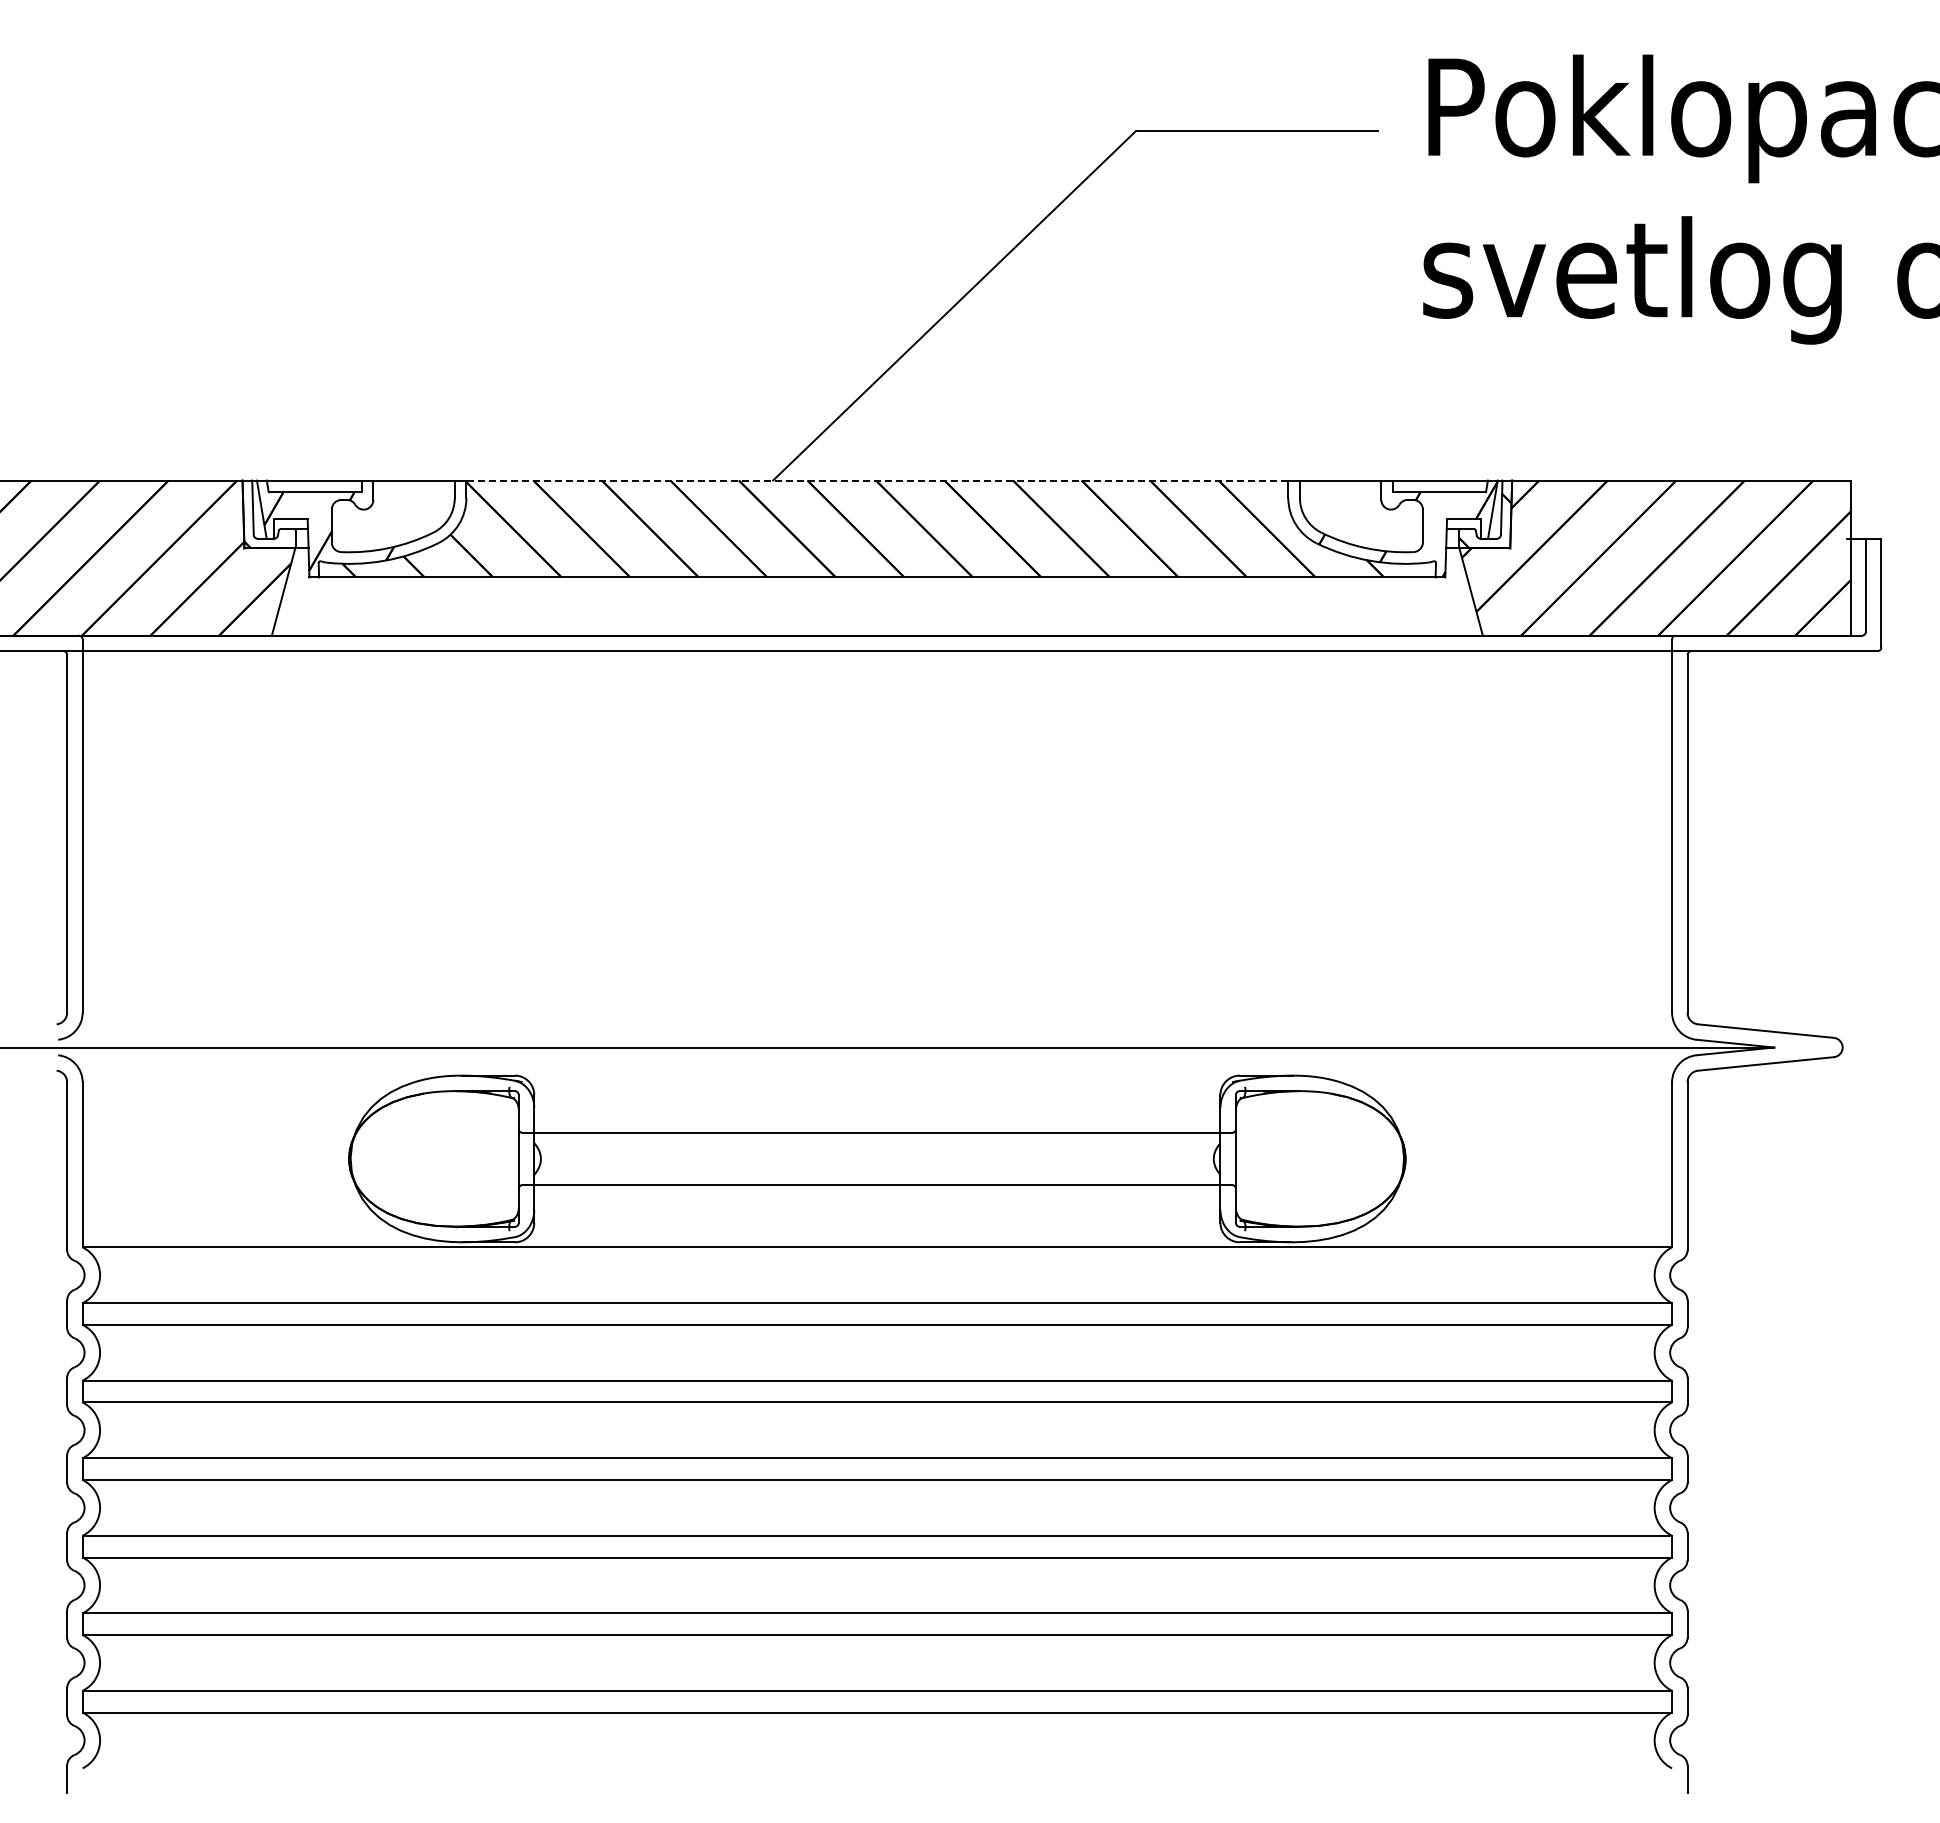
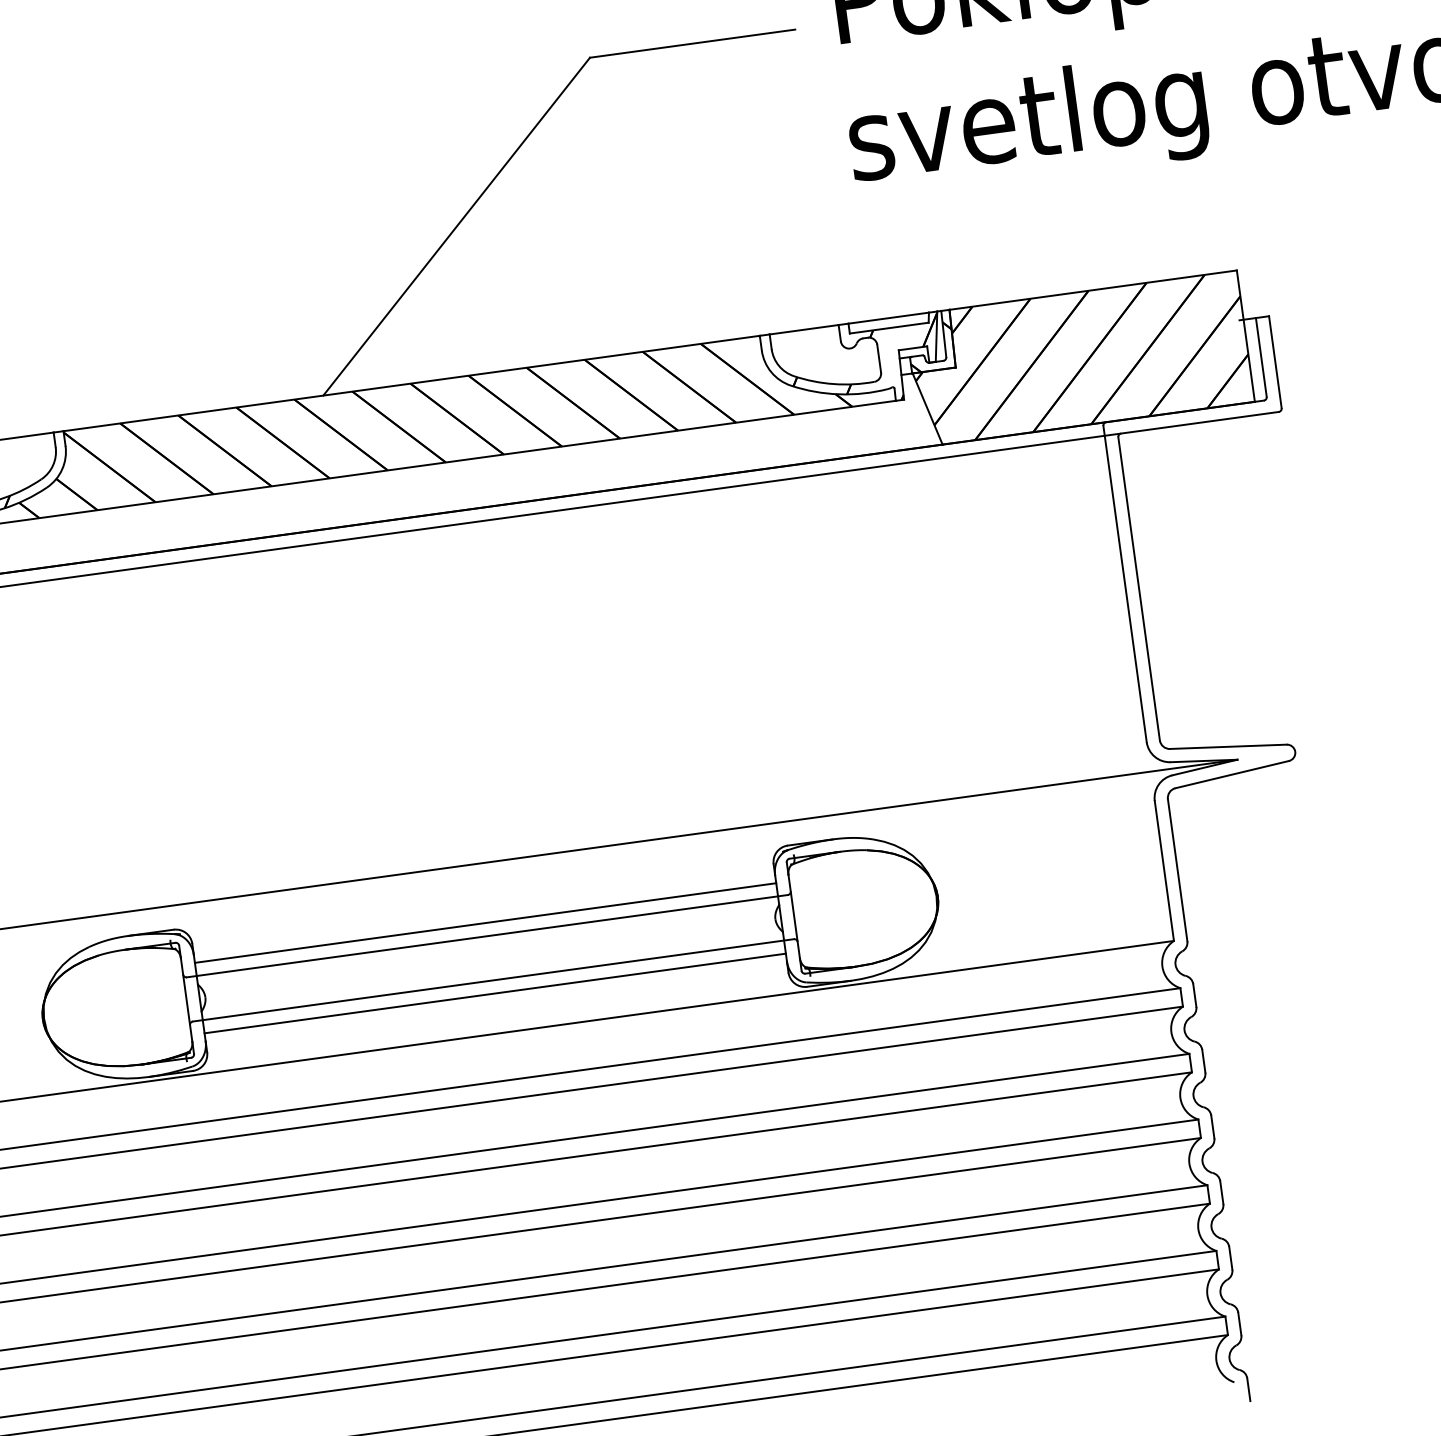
line: (877, 480) -> (411, 383), dashed -> solid
line: (877, 1117) -> (485, 923), added
line: (877, 1200) -> (495, 993), added

